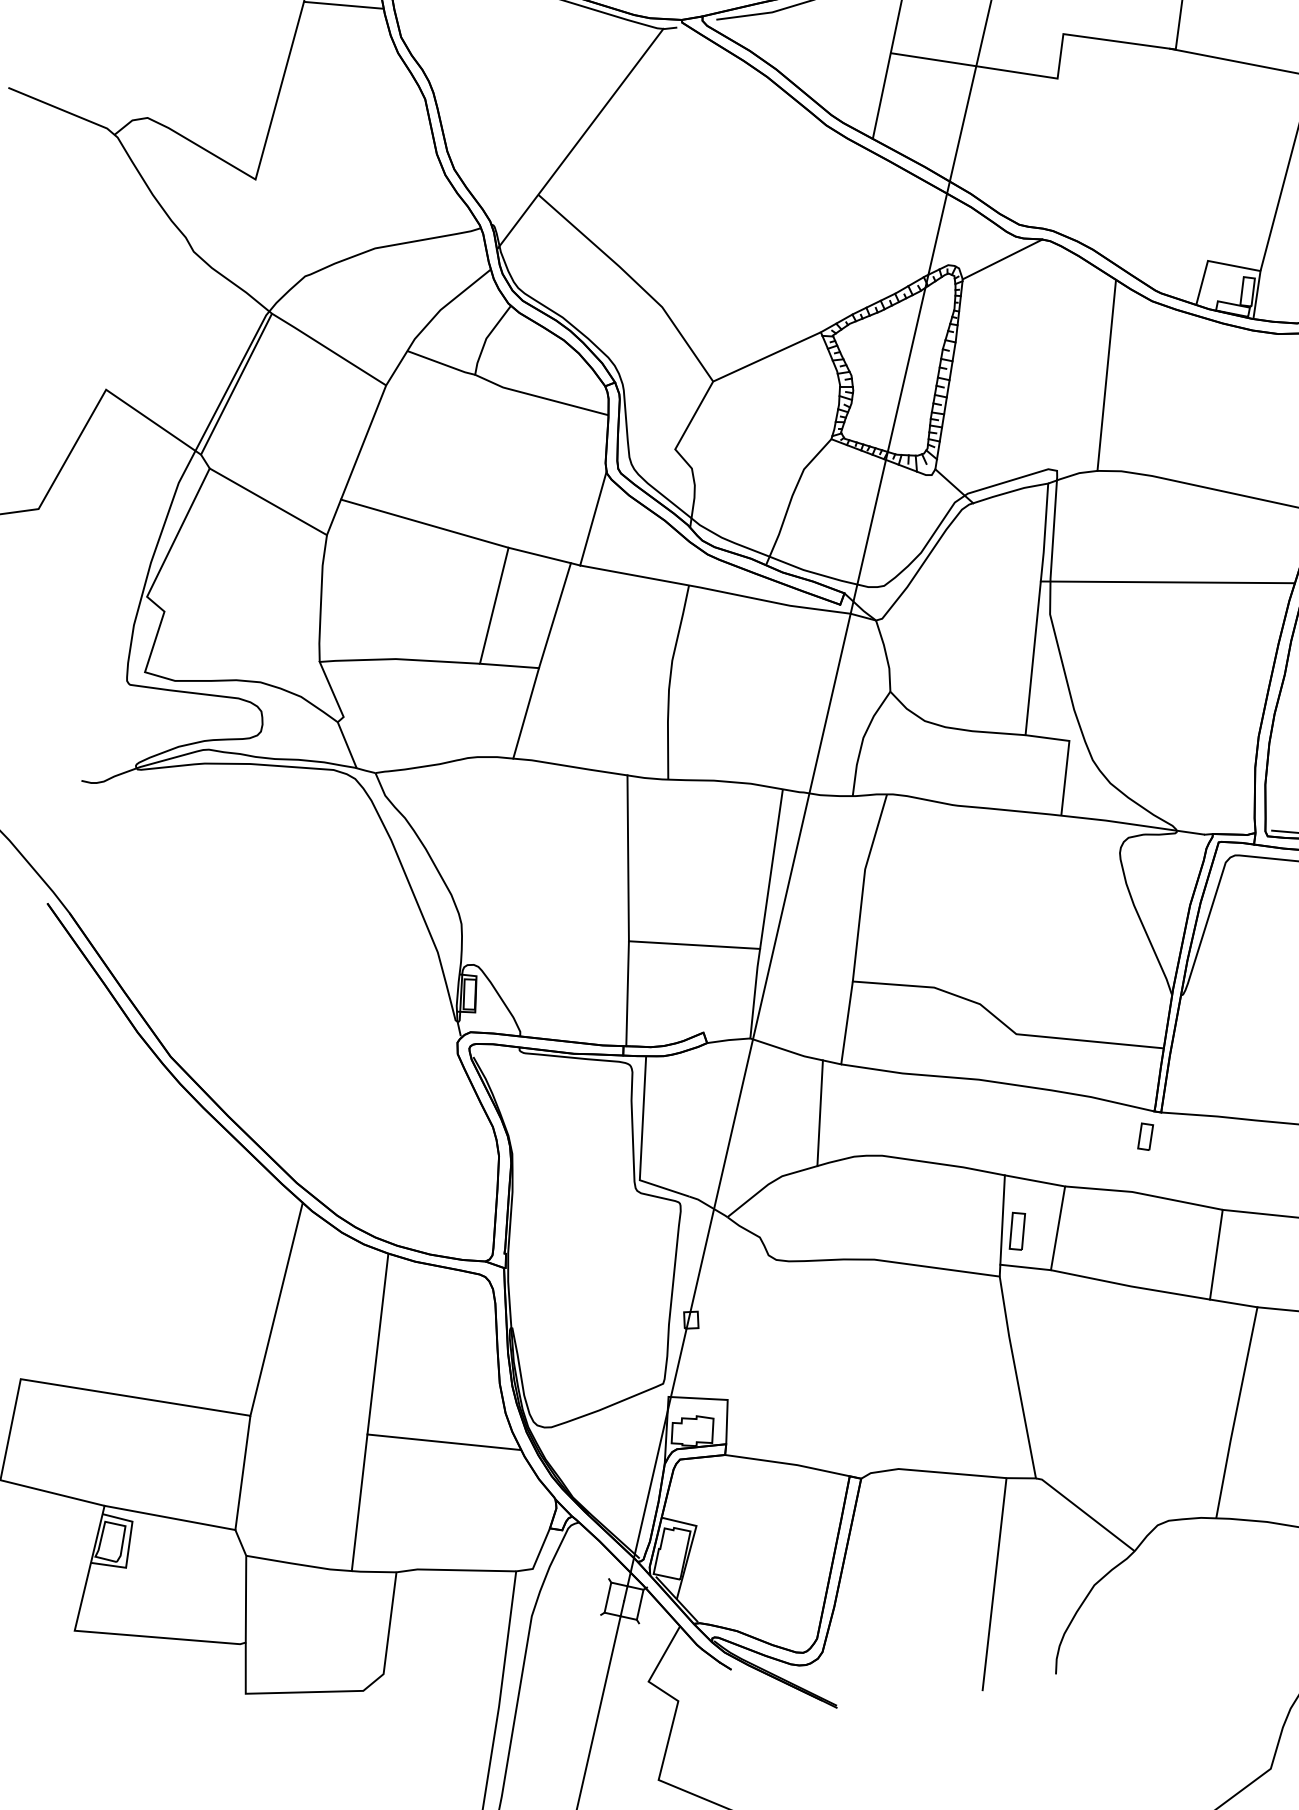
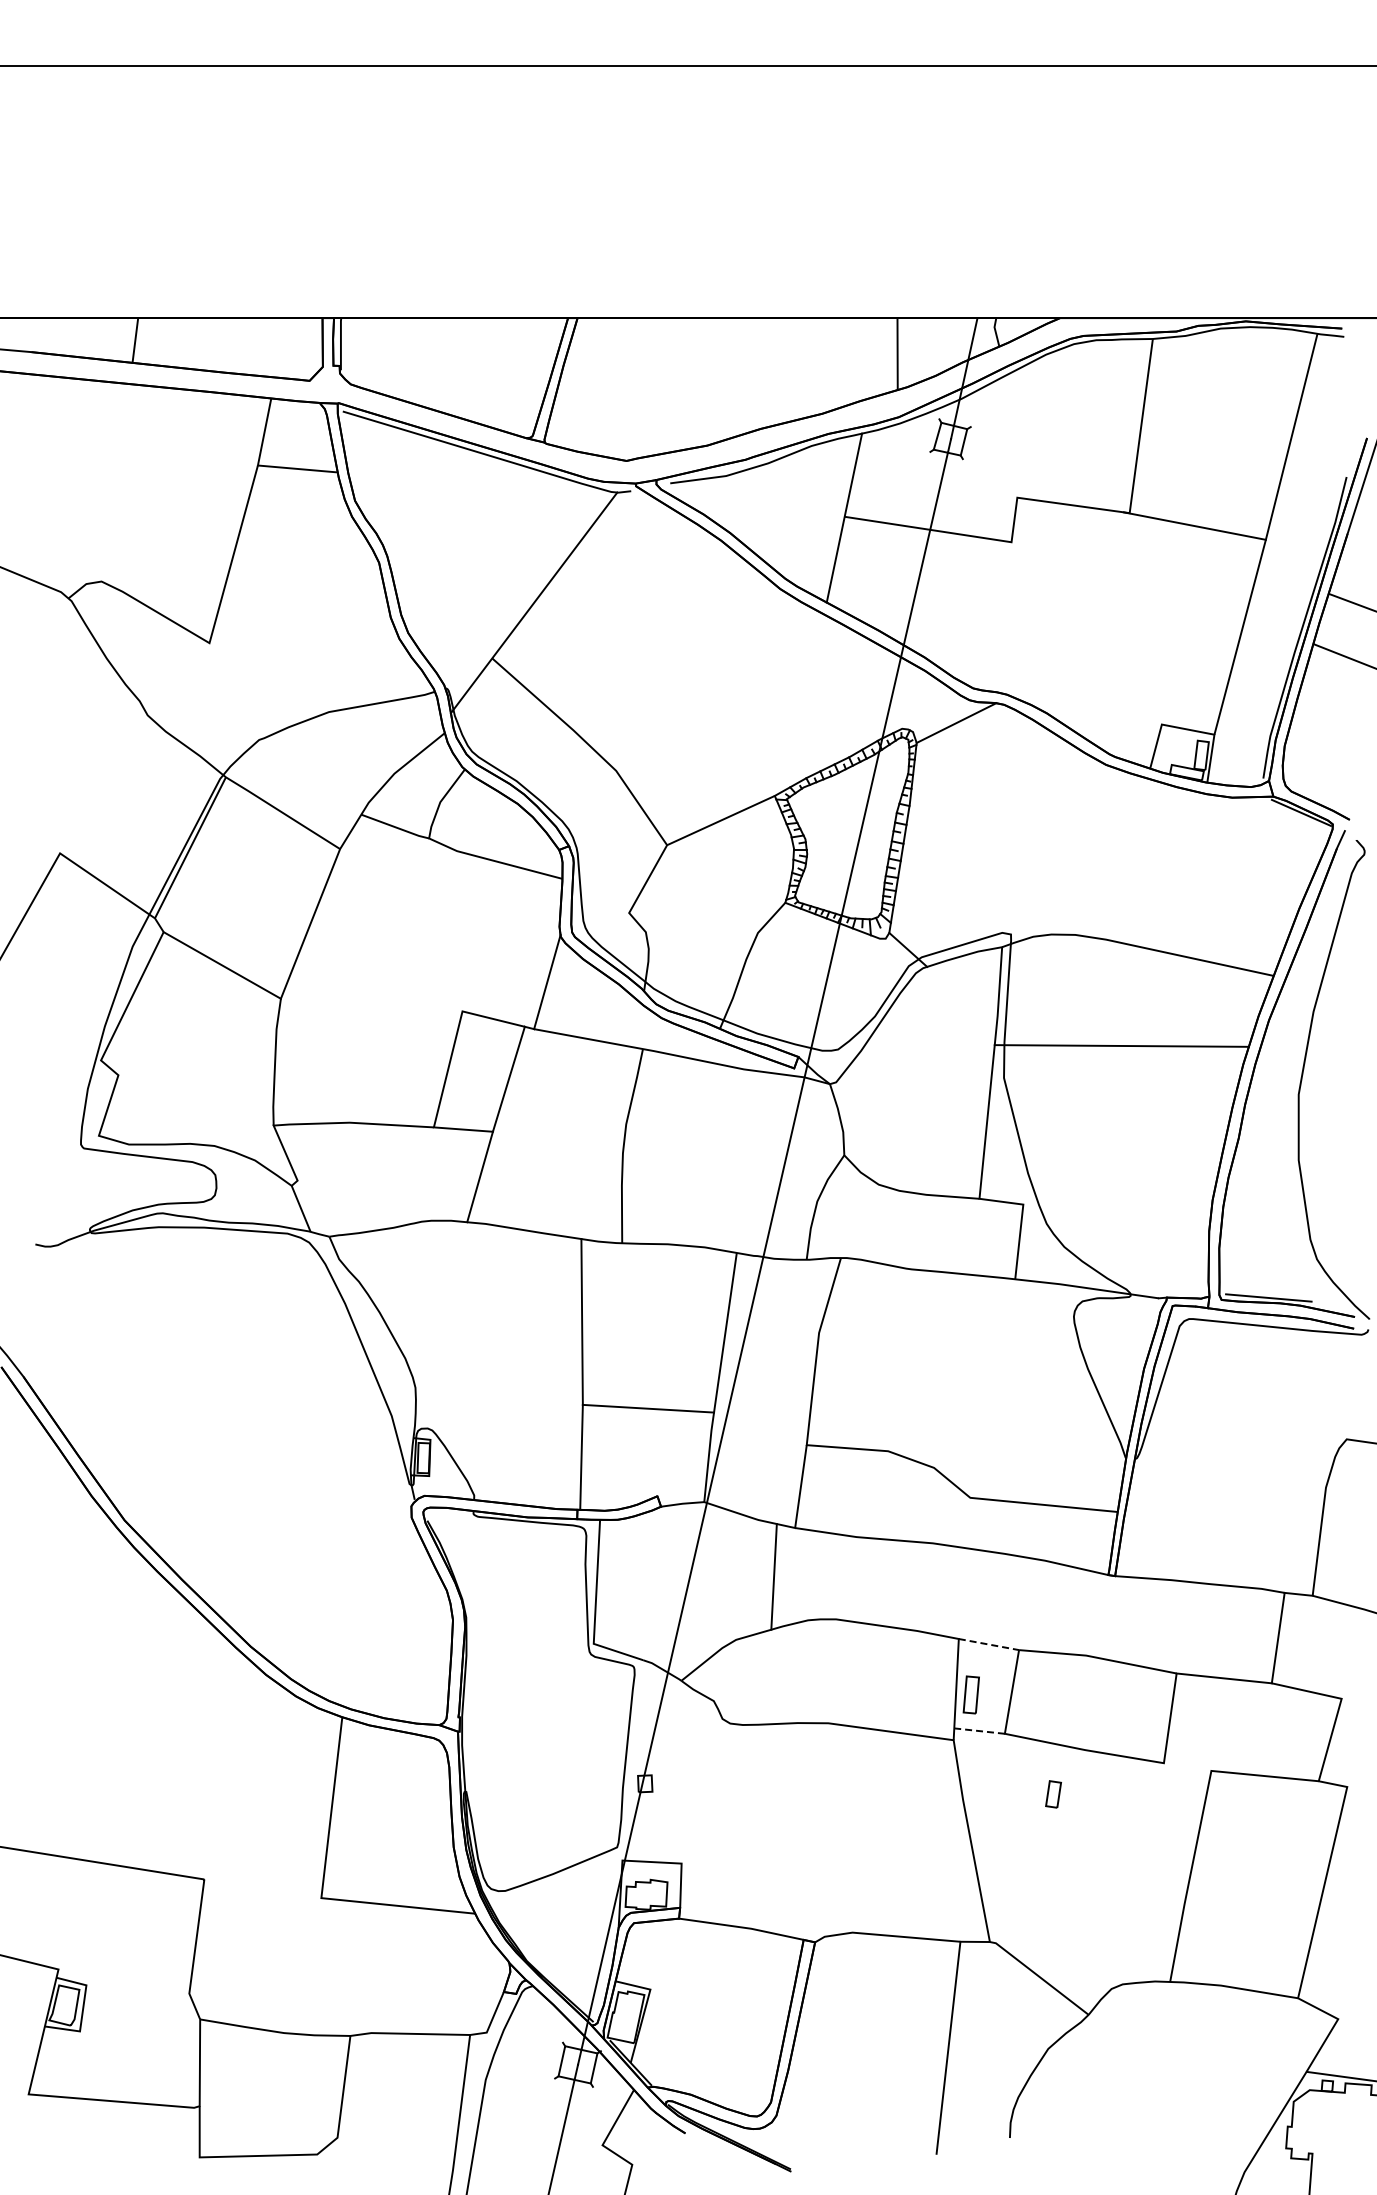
line: (1106, 374) -> (1060, 838), removed
line: (424, 523) -> (378, 987), removed
part: (1145, 1136) -> (1053, 1794), moved
line: (1034, 1180) -> (988, 1644), solid -> dashed
line: (1025, 1267) -> (979, 1731), solid -> dashed
line: (1233, 1302) -> (1187, 1766), removed
line: (276, 1308) -> (230, 1772), removed
line: (359, 1502) -> (313, 1966), removed
line: (169, 1517) -> (123, 1981), removed

